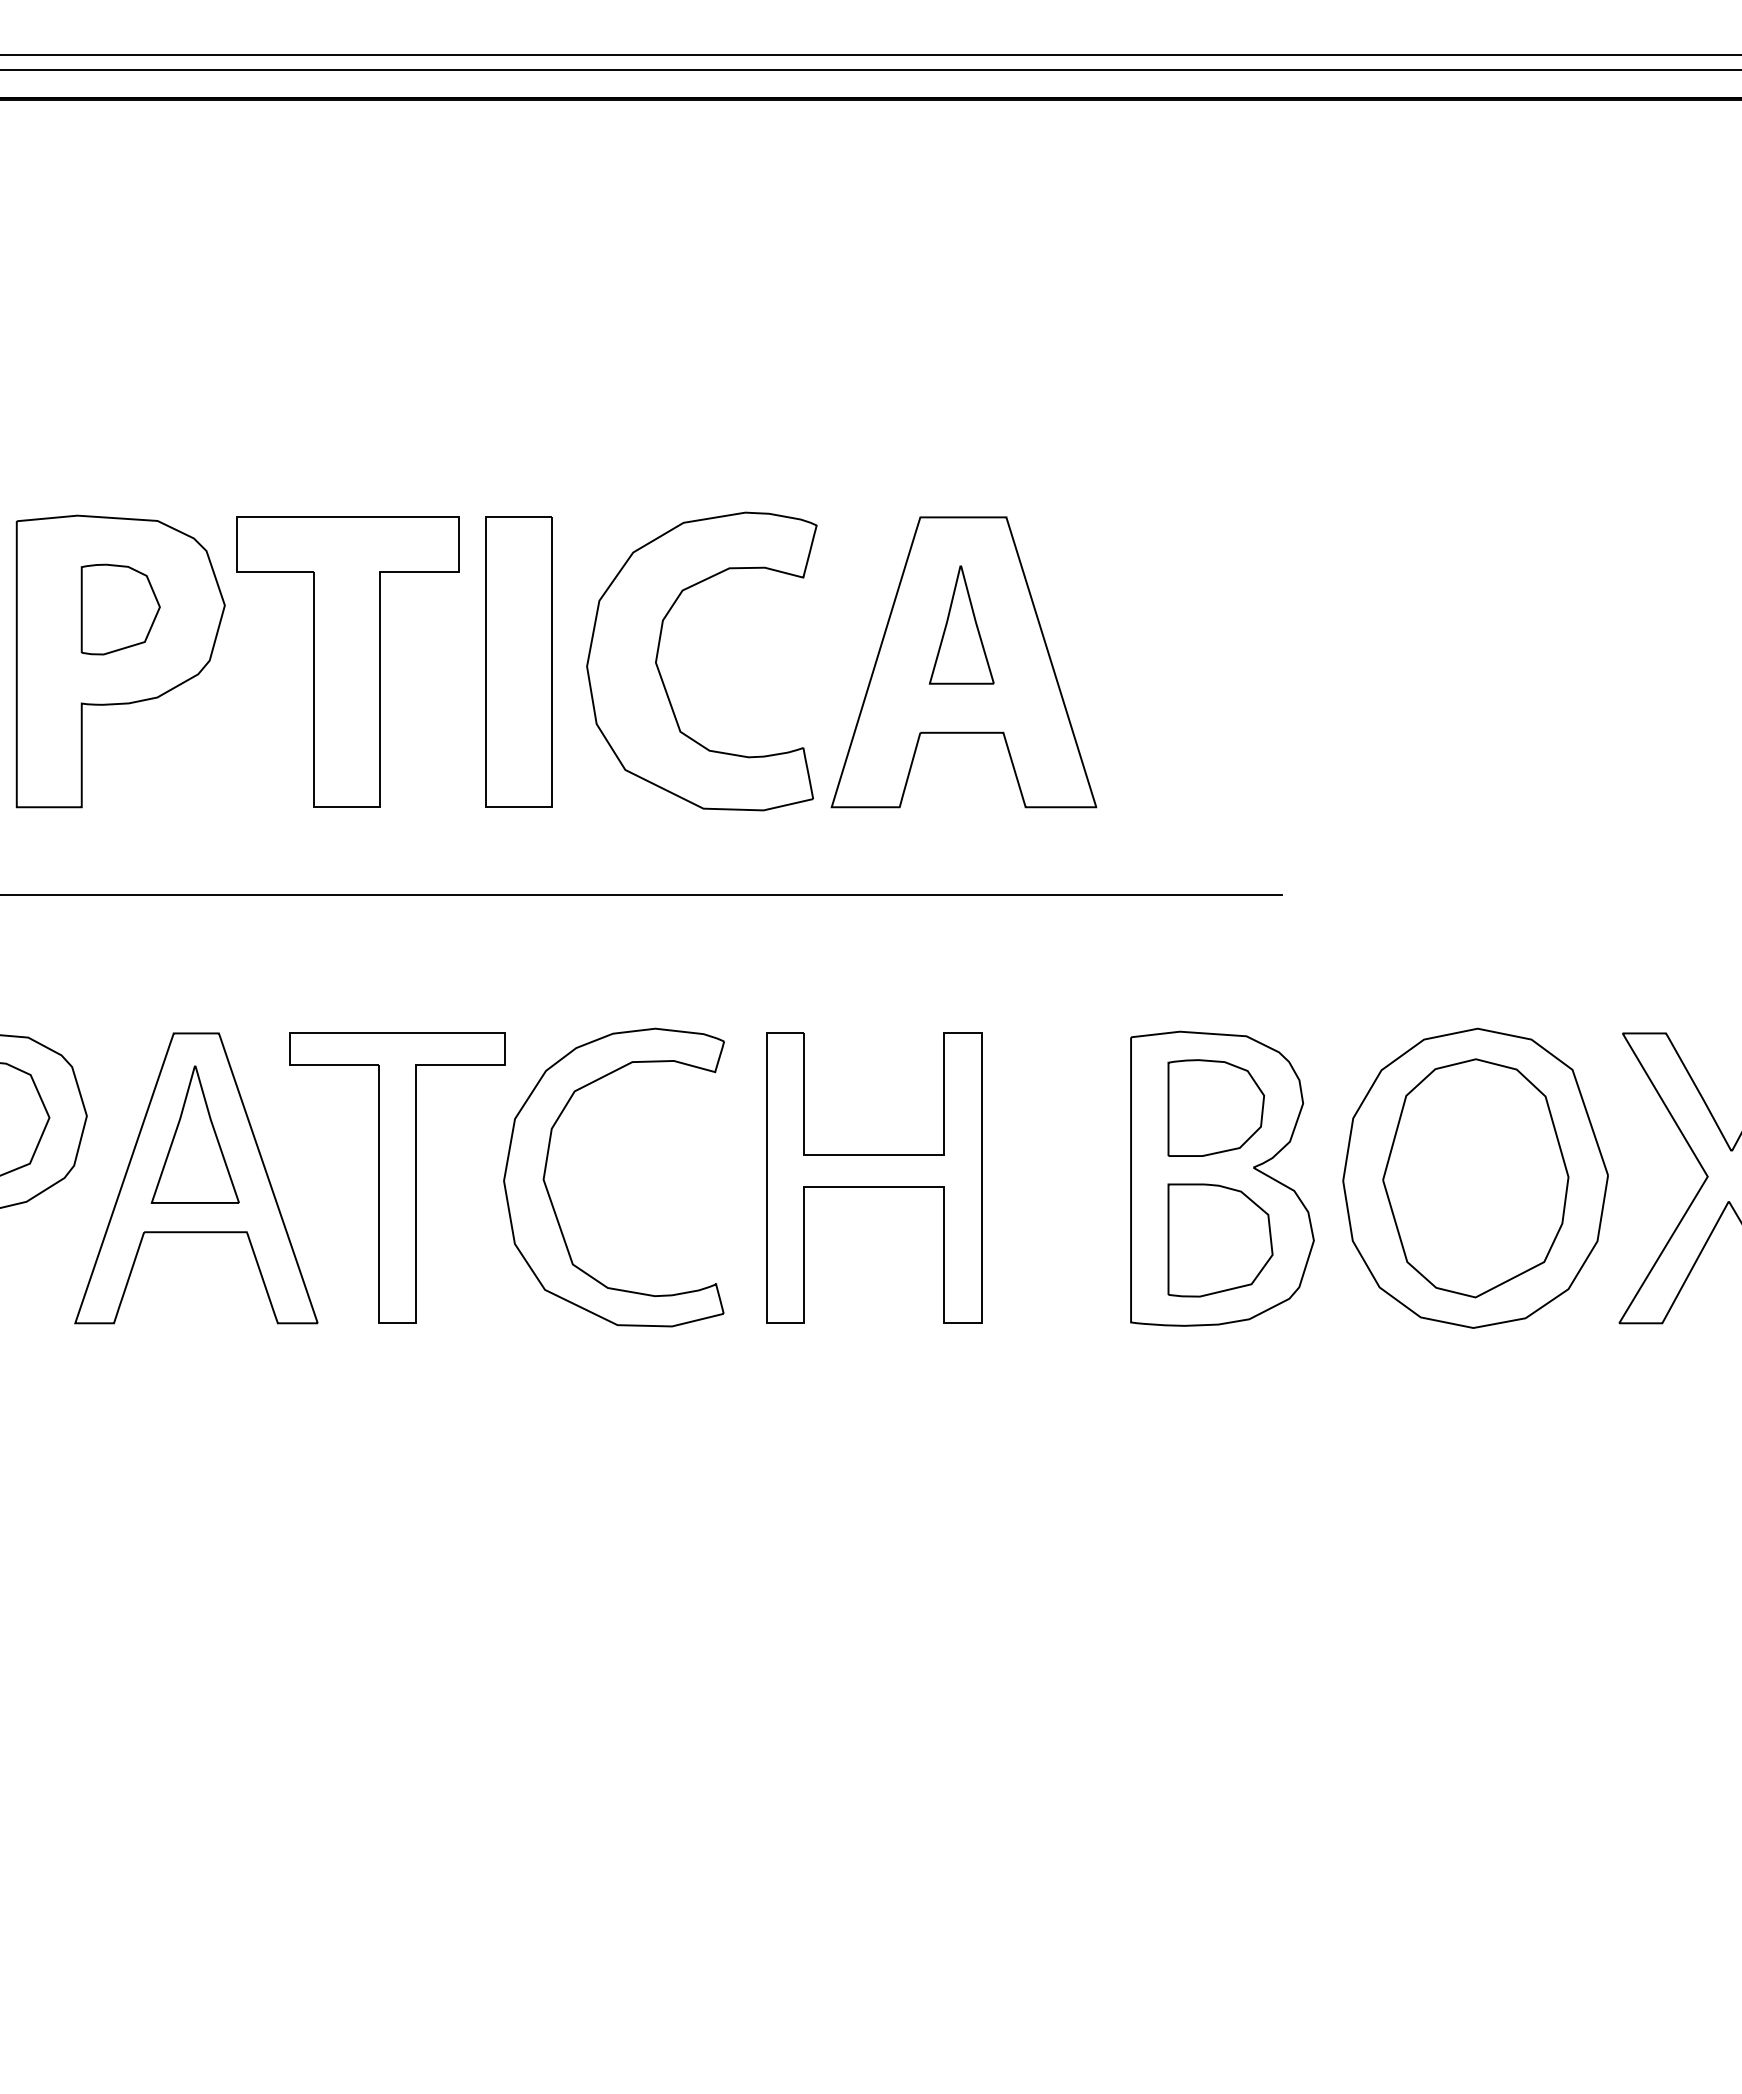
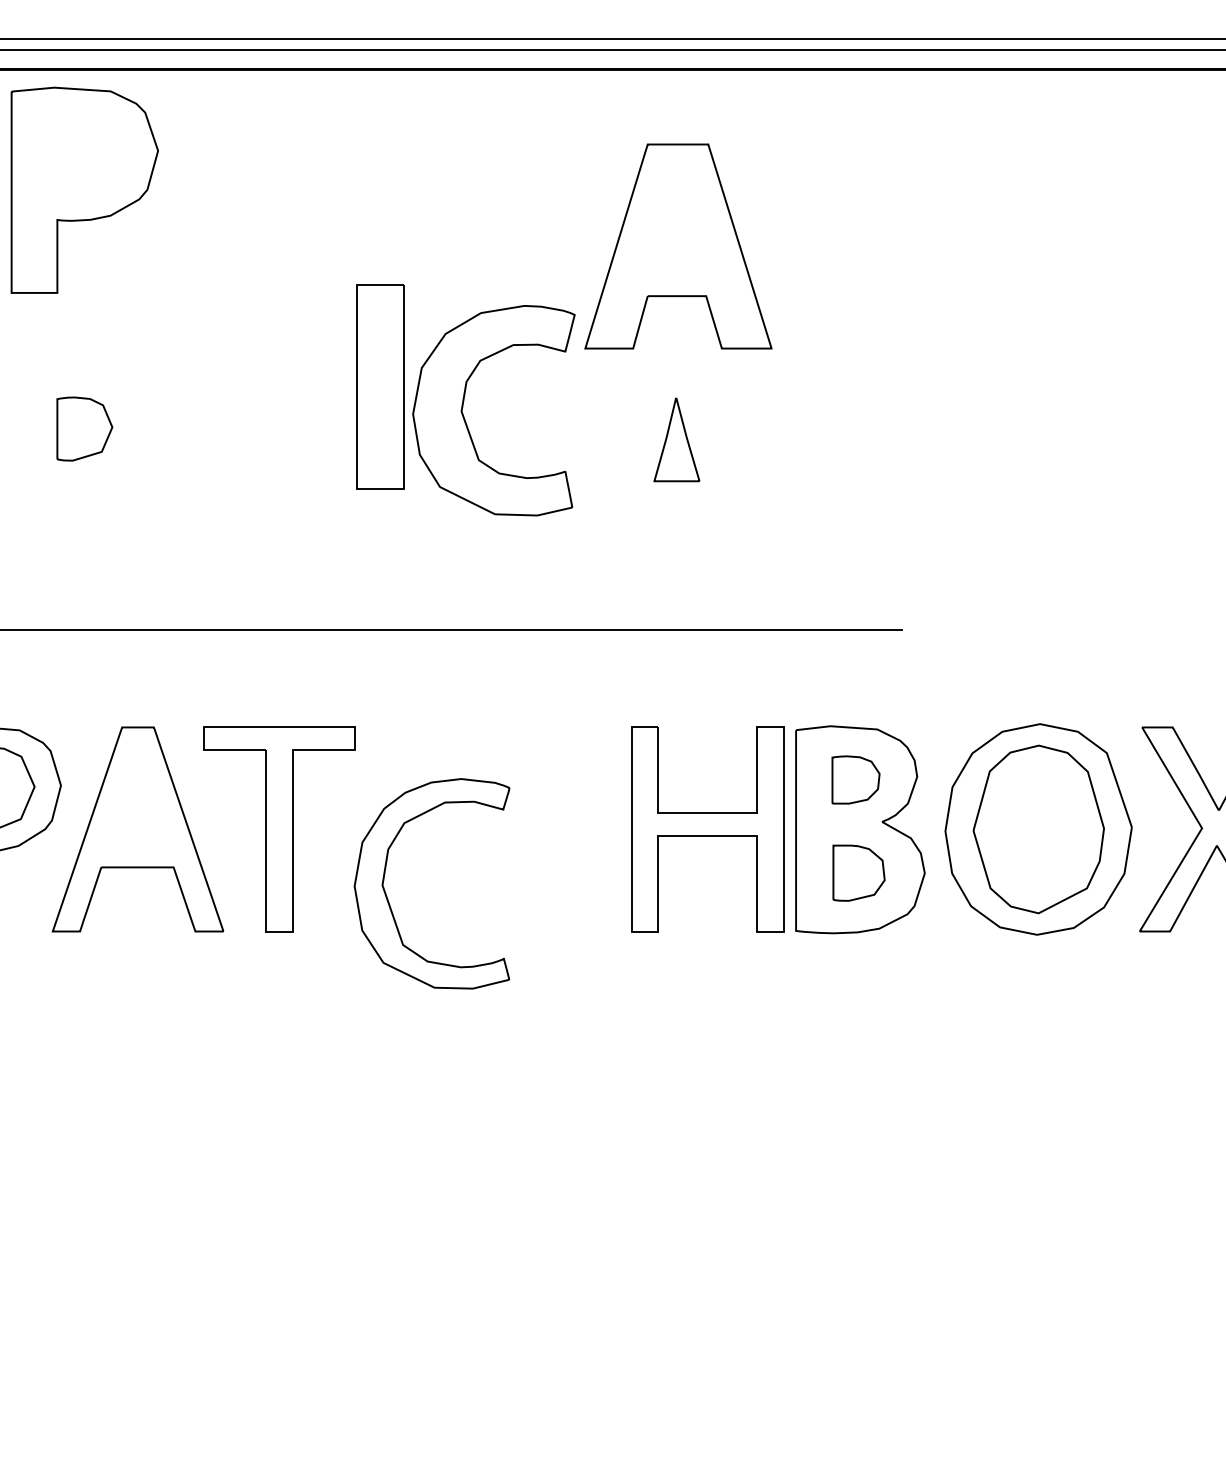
part: (120, 661) -> (84, 190), moved
part: (347, 661) -> (244, 465), removed
part: (518, 661) -> (380, 386), moved
part: (963, 662) -> (678, 246), moved
part: (661, 674) -> (465, 419), moved
part: (1215, 1107) -> (855, 779), size x0.7
part: (194, 1134) -> (136, 798), removed
part: (874, 1177) -> (707, 828), moved
part: (552, 1201) -> (388, 900), moved
part: (1220, 1240) -> (859, 873), size x0.7

